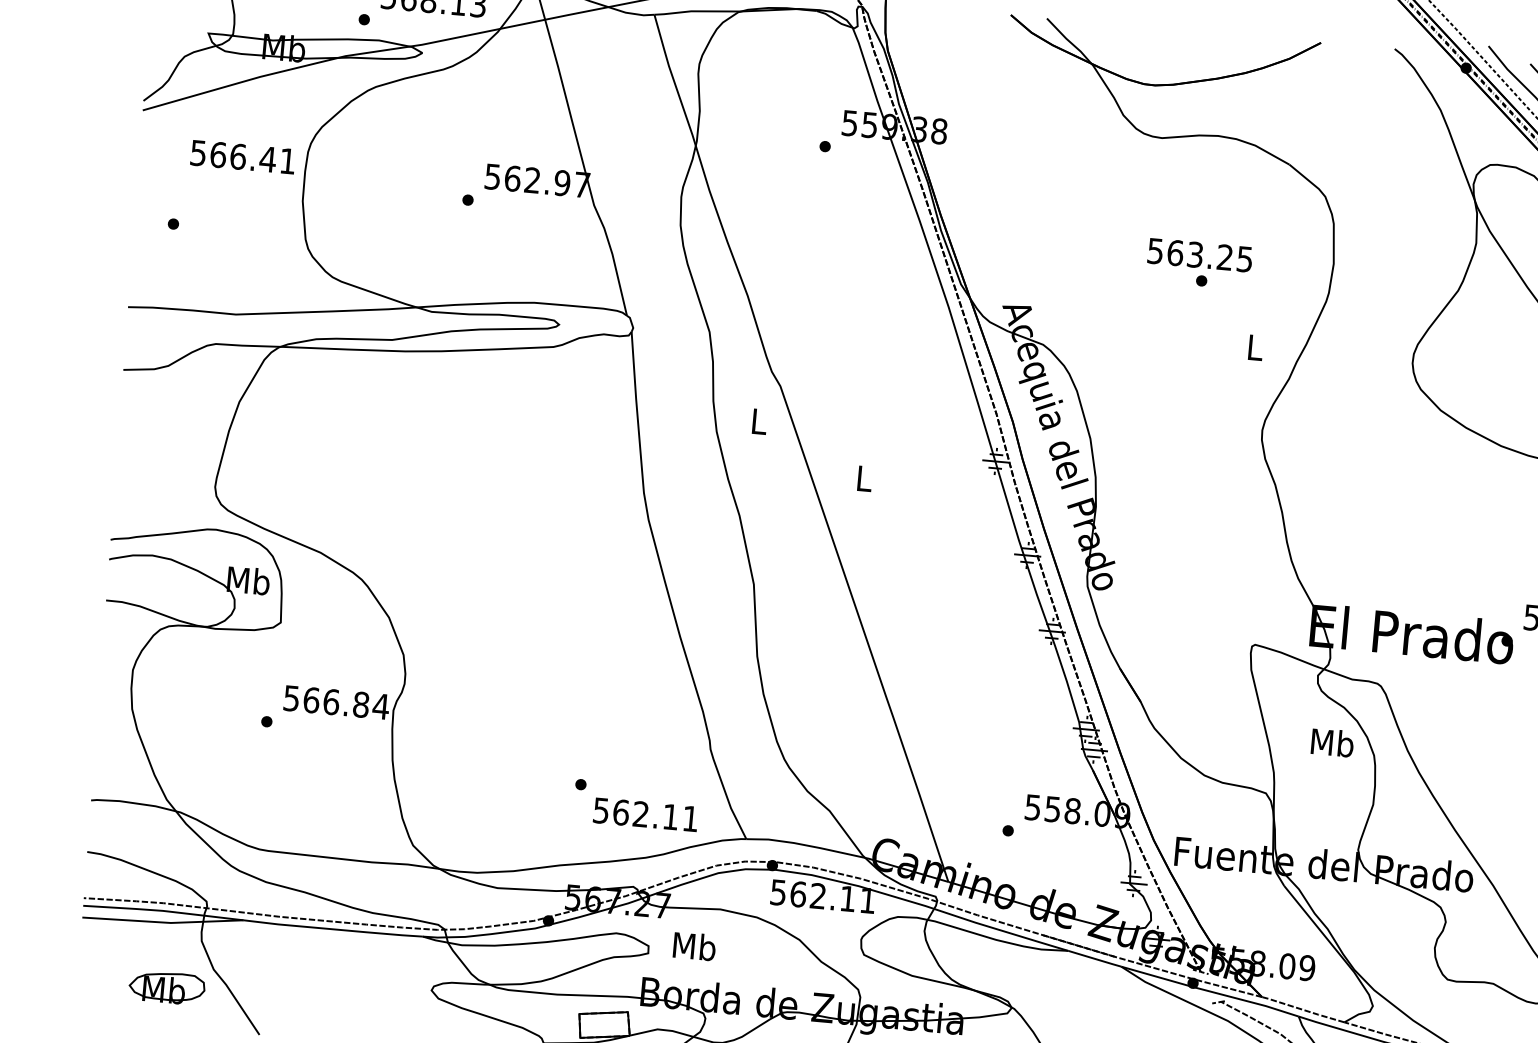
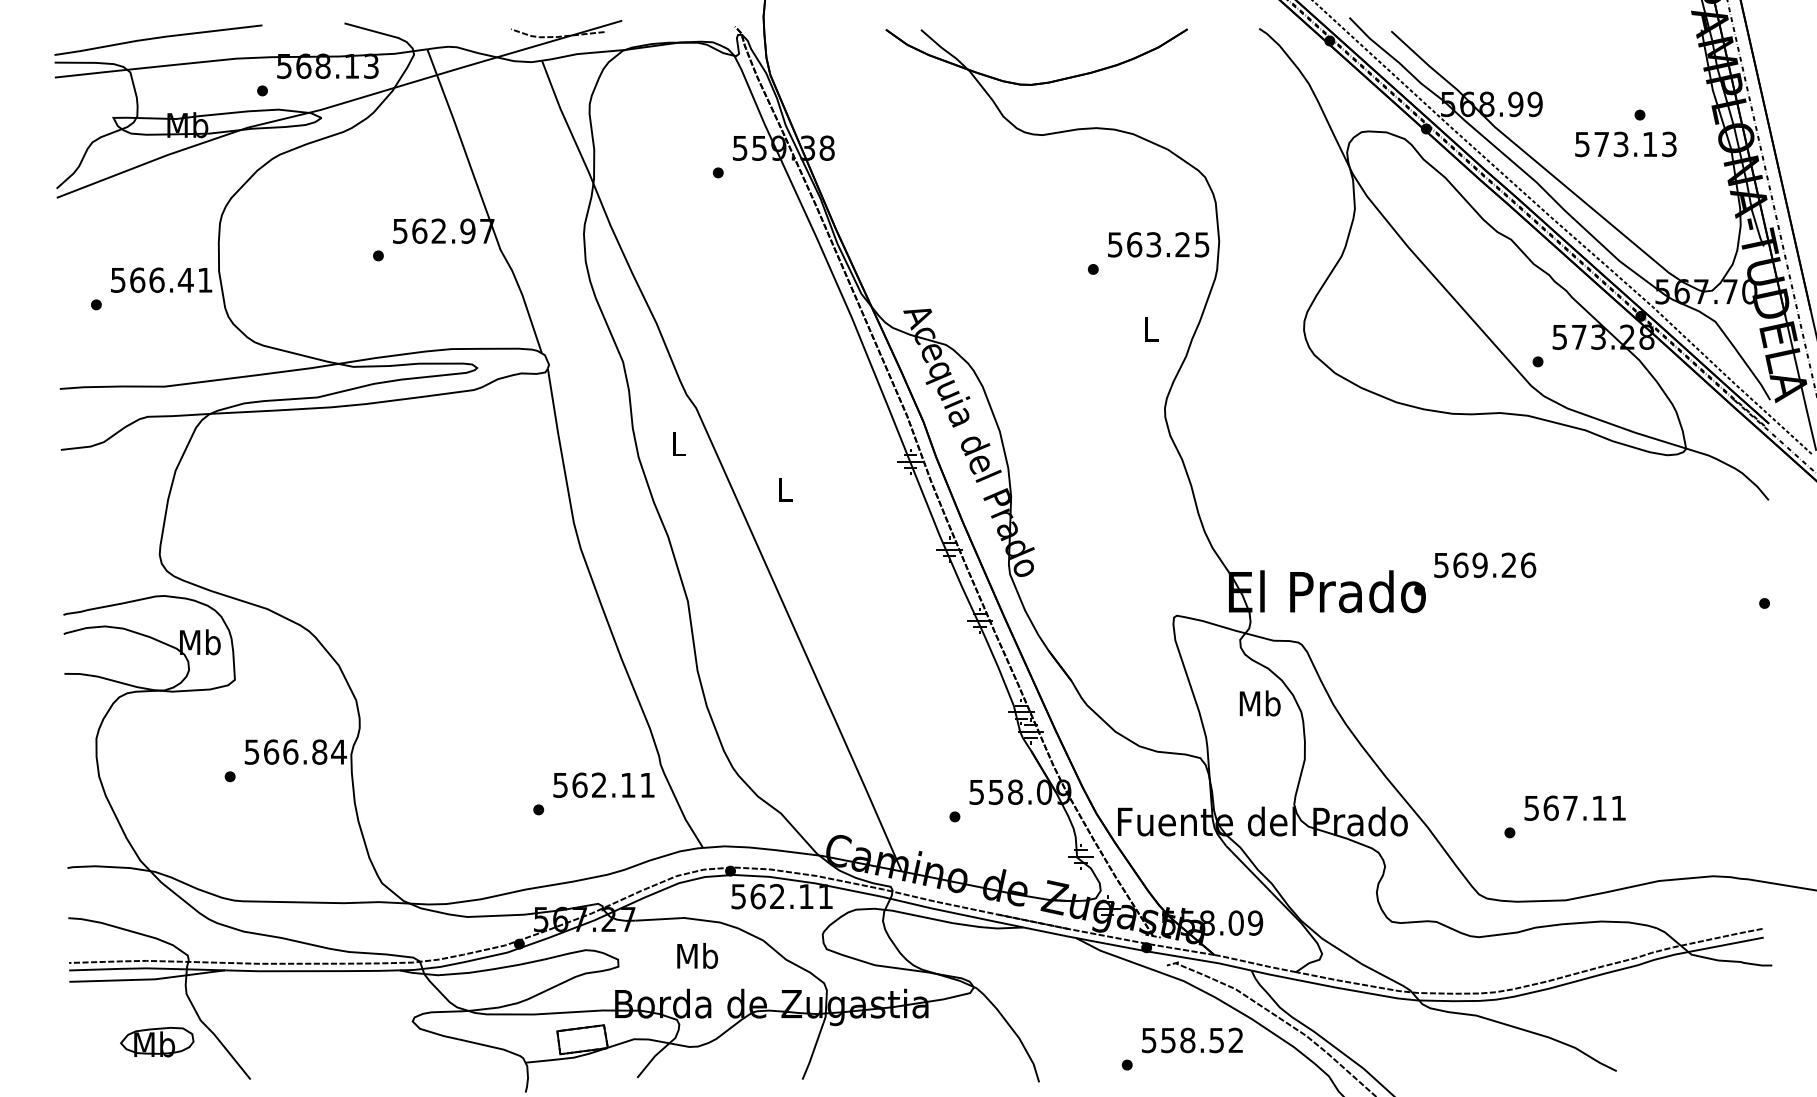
text: (242, 156) -> (161, 279), moved
text: (1200, 254) -> (1158, 244), moved
text: (645, 813) -> (603, 784), moved
text: (694, 945) -> (697, 955), moved

